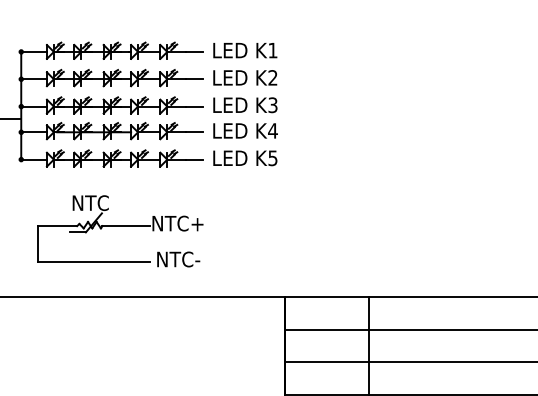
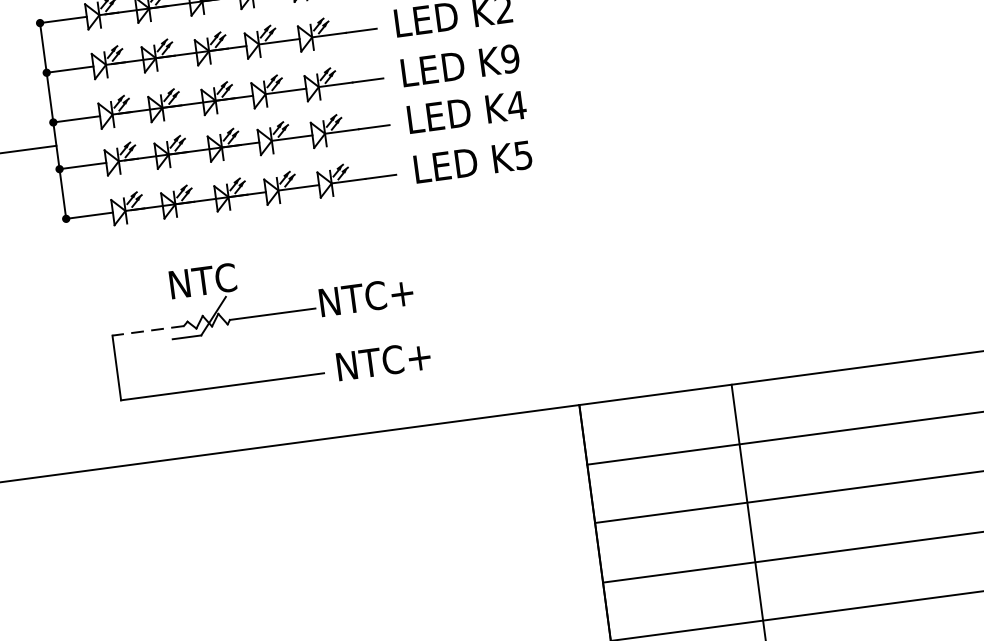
text: (272, 104) -> (509, 57), K3 -> K9
line: (57, 226) -> (148, 331), solid -> dashed
text: (201, 260) -> (418, 358), NTC- -> NTC+

